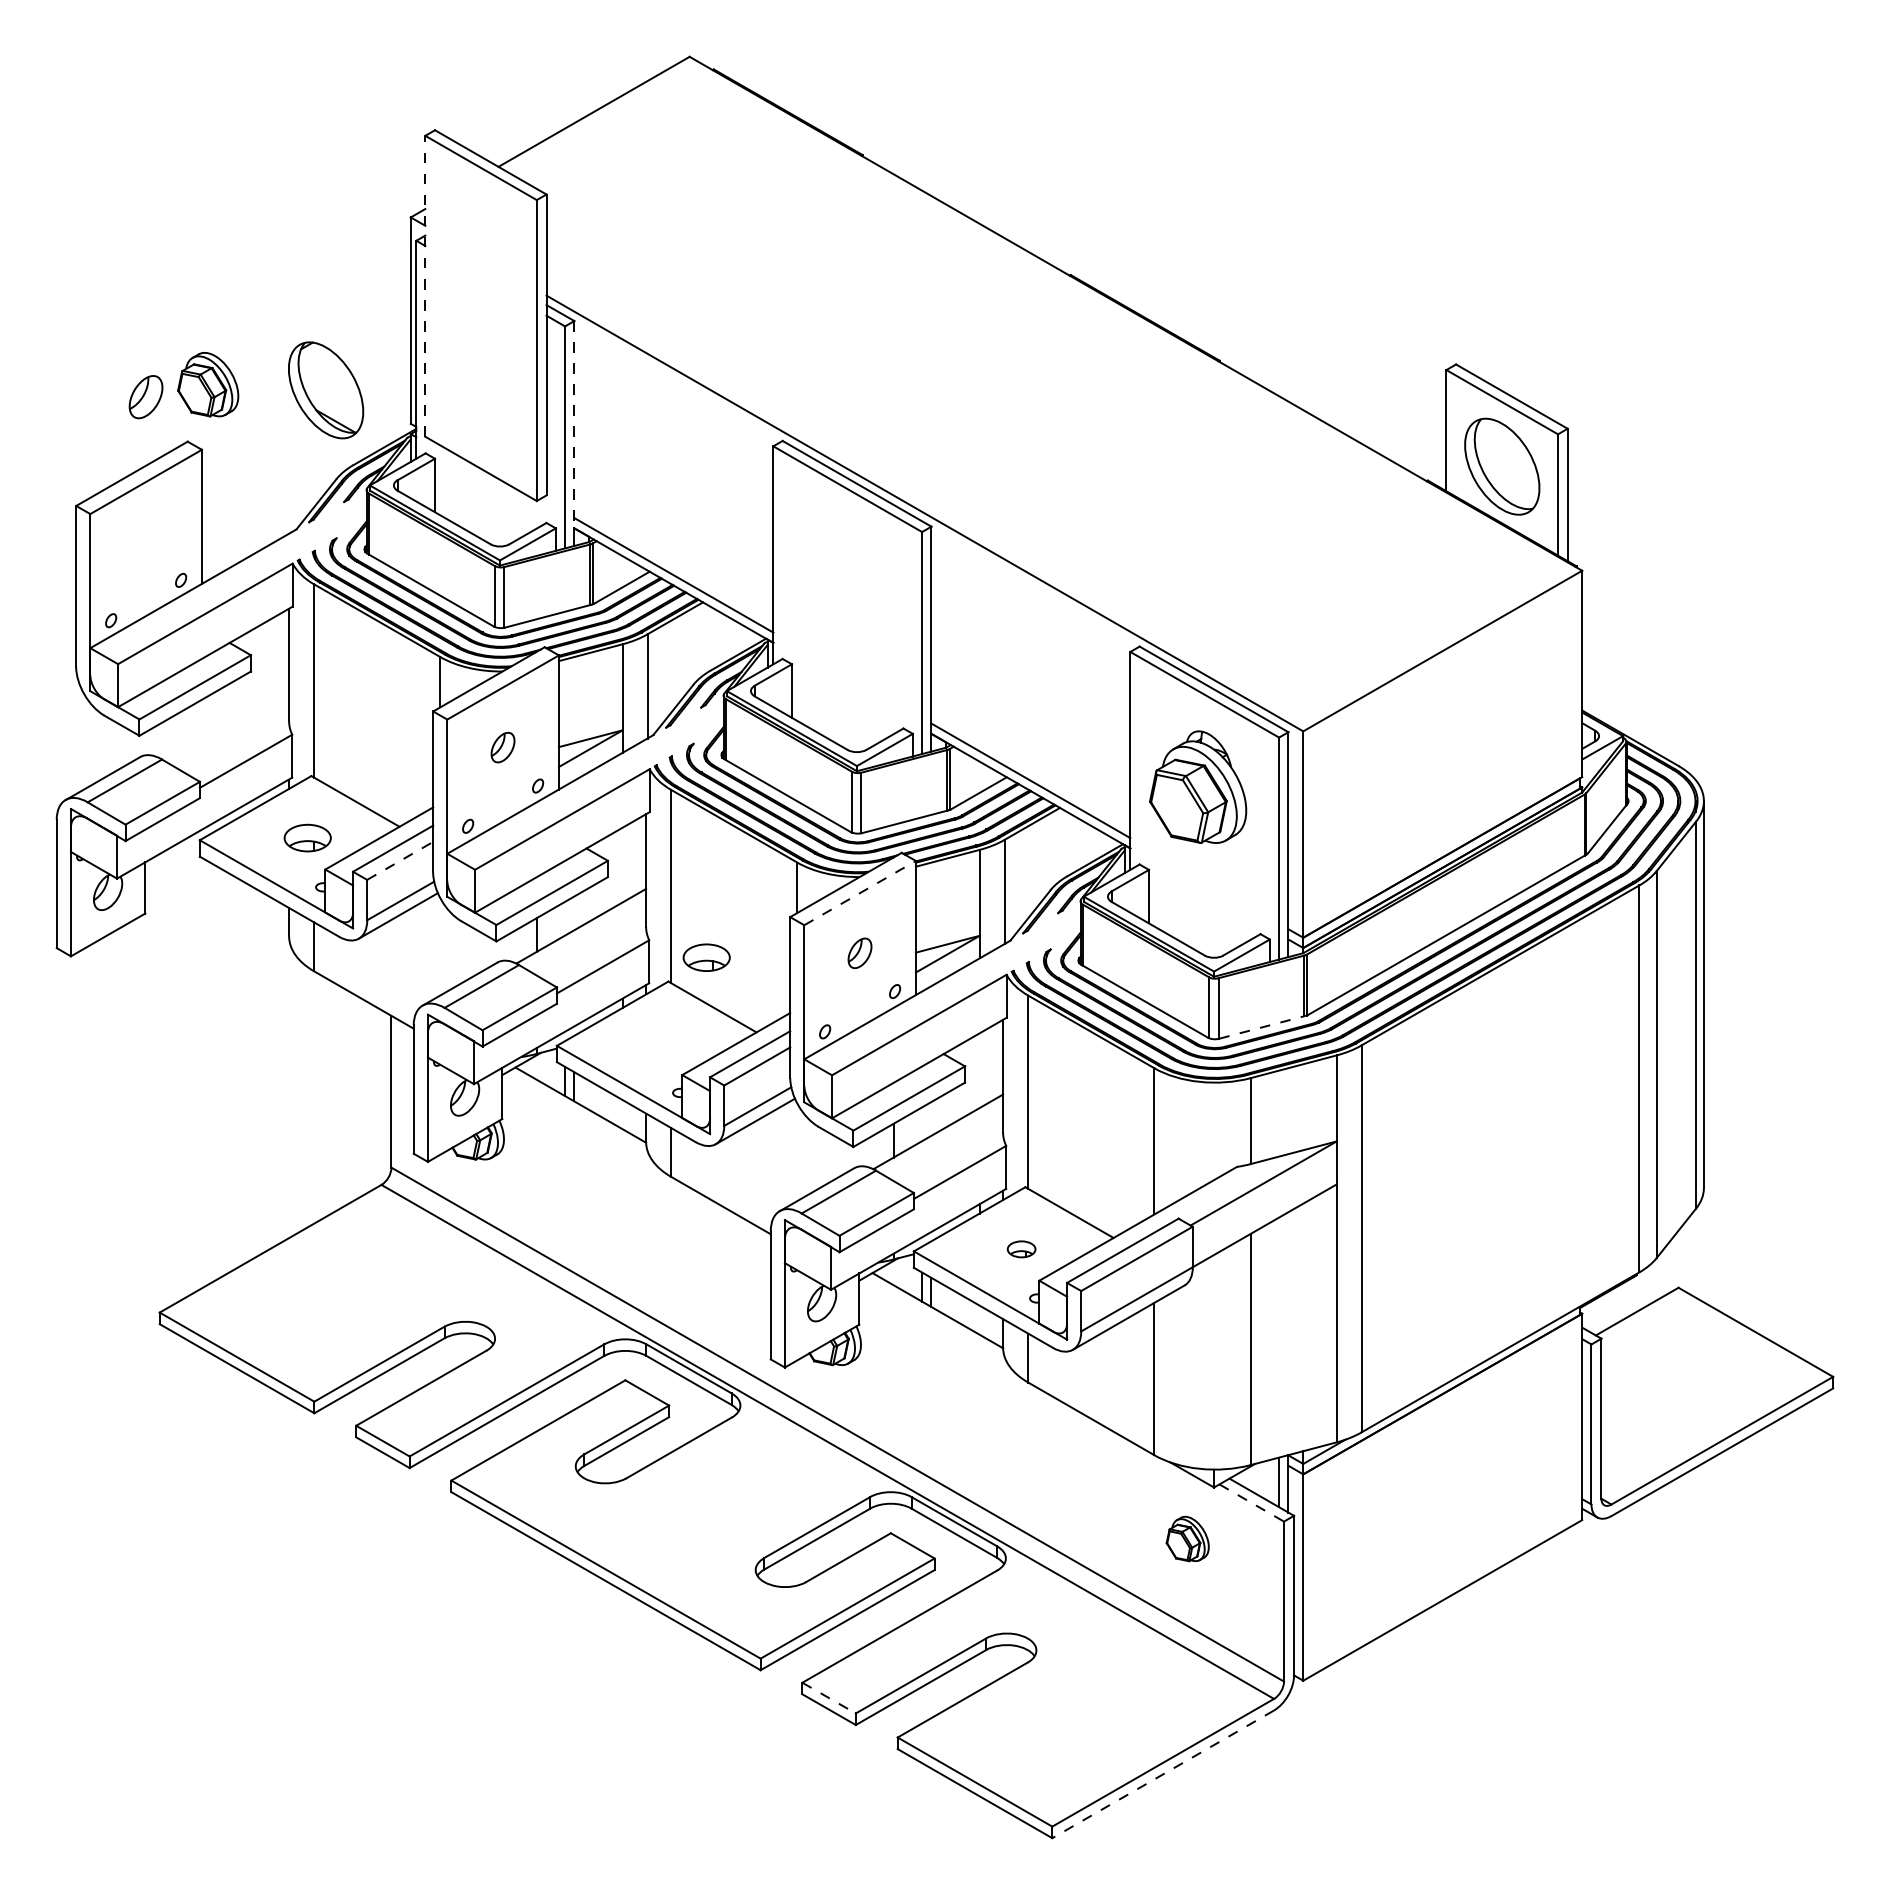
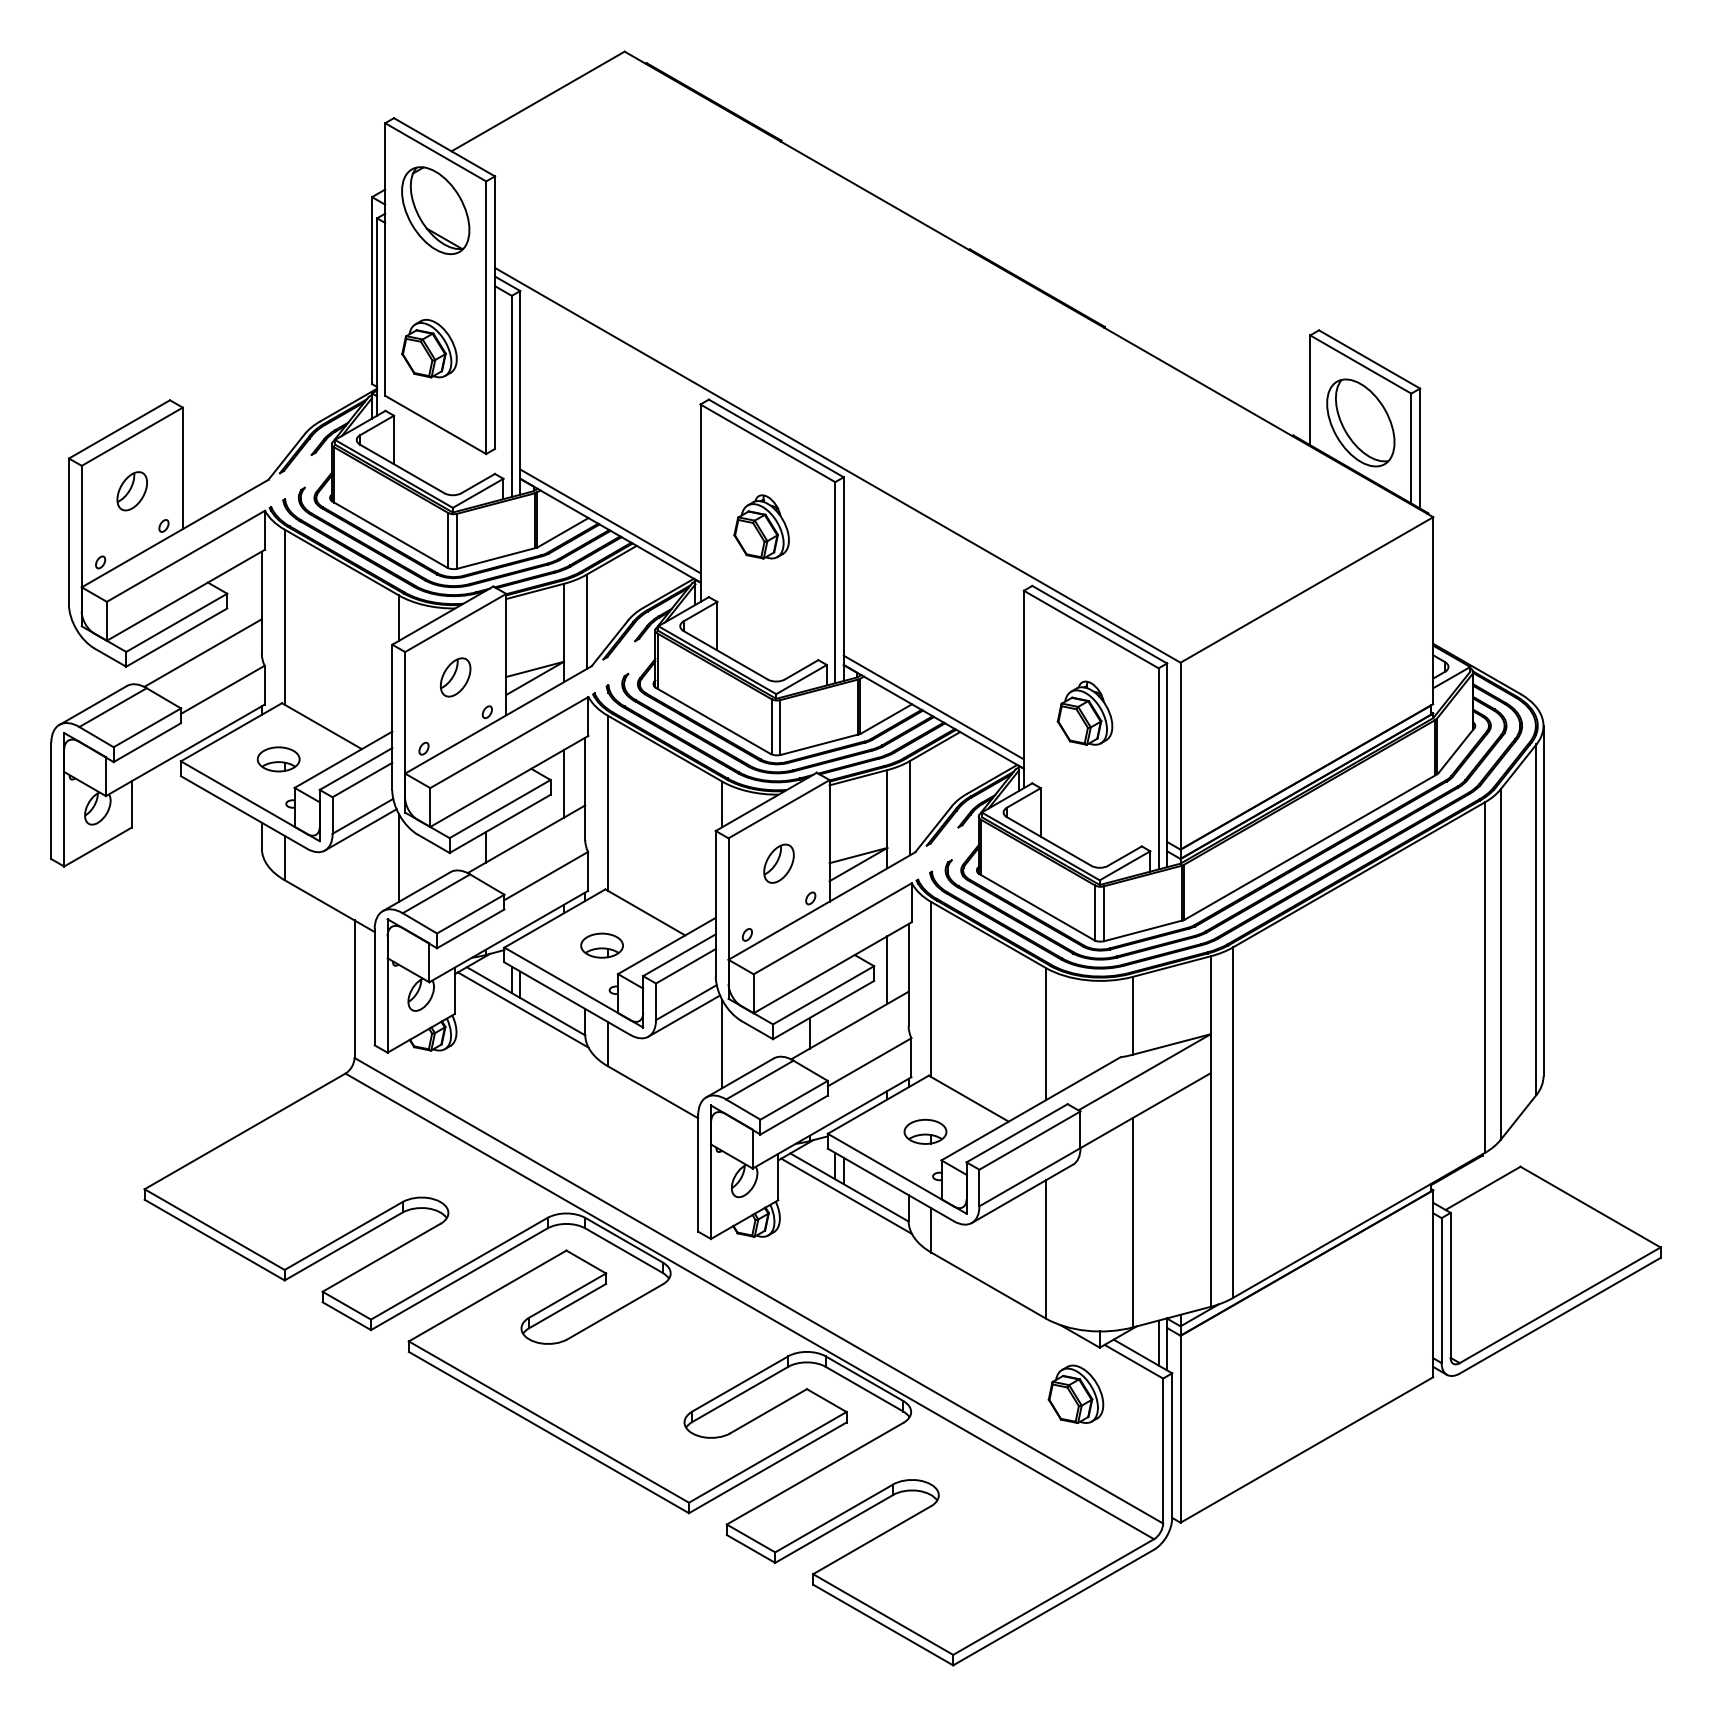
line: (425, 285) -> (385, 258), dashed -> solid
part: (208, 384) -> (429, 348), moved
part: (326, 390) -> (436, 210), moved
part: (145, 397) -> (131, 491), moved
line: (574, 424) -> (520, 384), dashed -> solid
part: (840, 581) -> (761, 526), added
line: (224, 720) -> (203, 652), added
part: (502, 747) -> (455, 677), size x1.43
part: (1197, 786) -> (1084, 712), size x0.62
line: (400, 860) -> (362, 779), dashed -> solid
line: (622, 864) -> (563, 783), added
line: (860, 892) -> (779, 808), dashed -> solid
line: (440, 946) -> (398, 857), added
part: (859, 953) -> (778, 863), size x1.43
part: (706, 957) -> (601, 945), moved
line: (1262, 1027) -> (1143, 930), dashed -> solid
line: (979, 1070) -> (887, 969), added
line: (577, 1114) -> (523, 1009), added
line: (797, 1152) -> (722, 1044), added
part: (1021, 1249) -> (925, 1132), size x1.67
line: (934, 1319) -> (846, 1195), added
line: (1252, 1503) -> (1134, 1362), dashed -> solid
part: (1187, 1538) -> (1075, 1393), size x1.43
line: (829, 1698) -> (751, 1538), dashed -> solid
line: (1163, 1774) -> (1053, 1607), dashed -> solid

